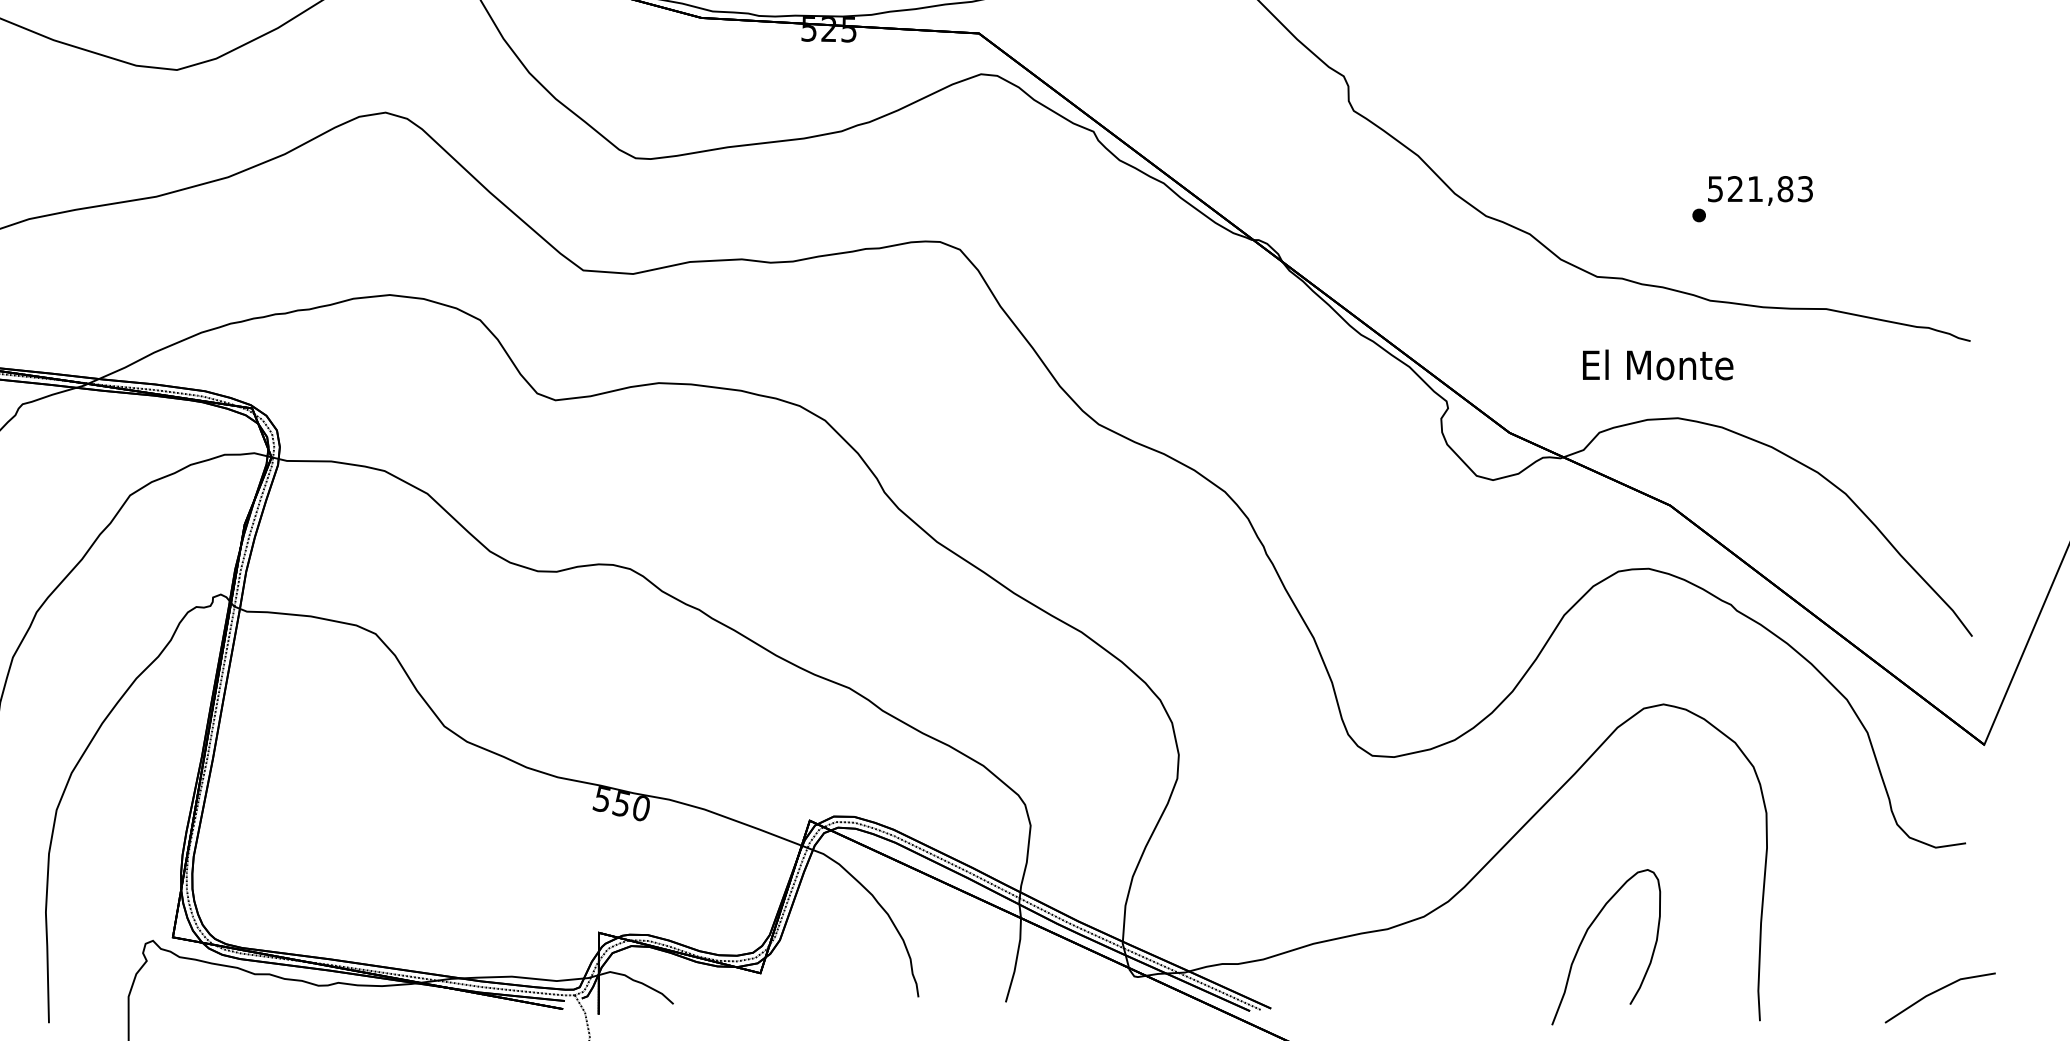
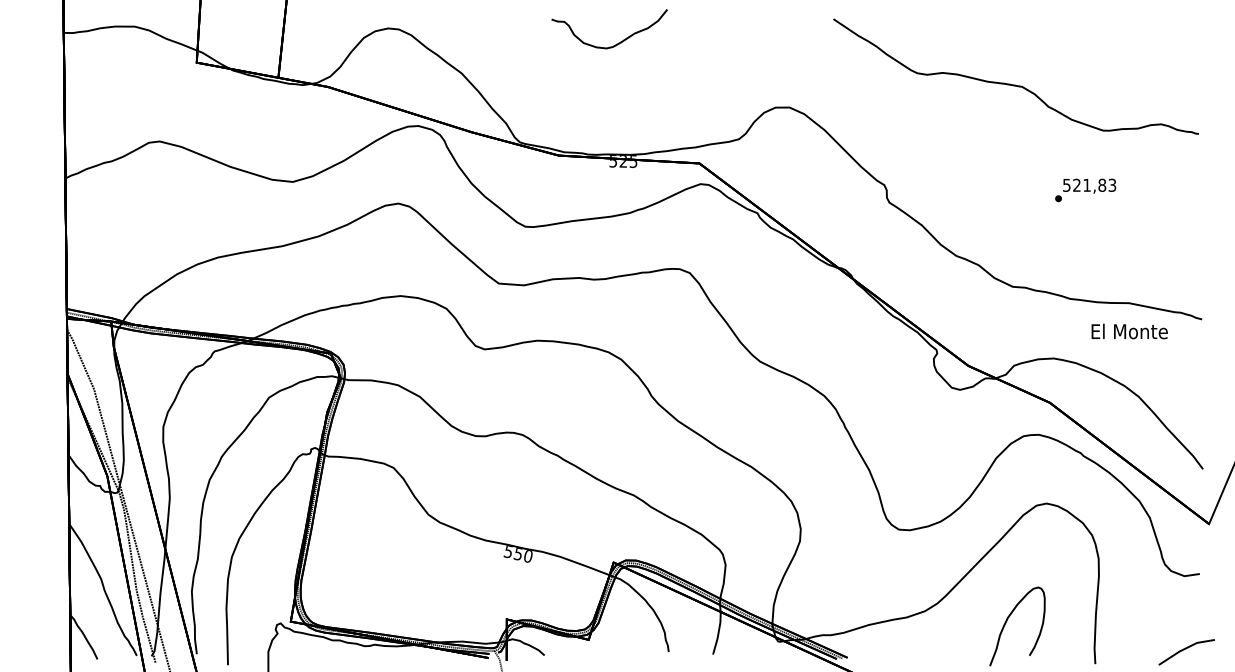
text: (1752, 199) -> (1085, 190), moved
text: (1657, 364) -> (1129, 331), moved

